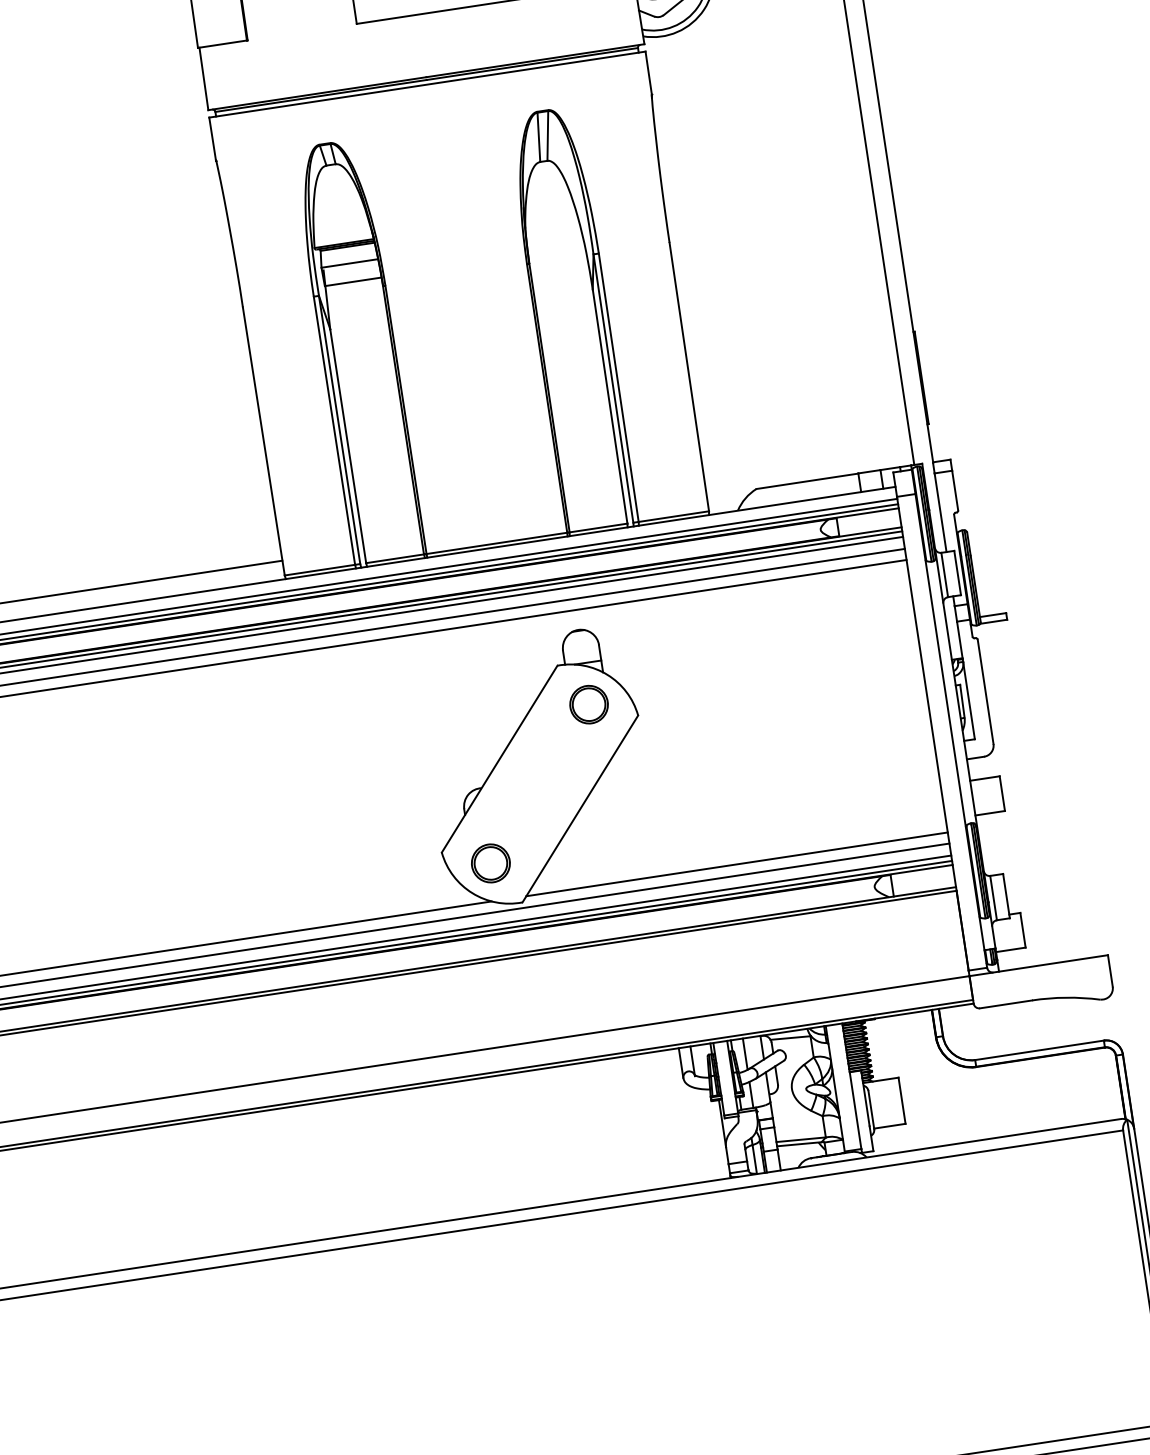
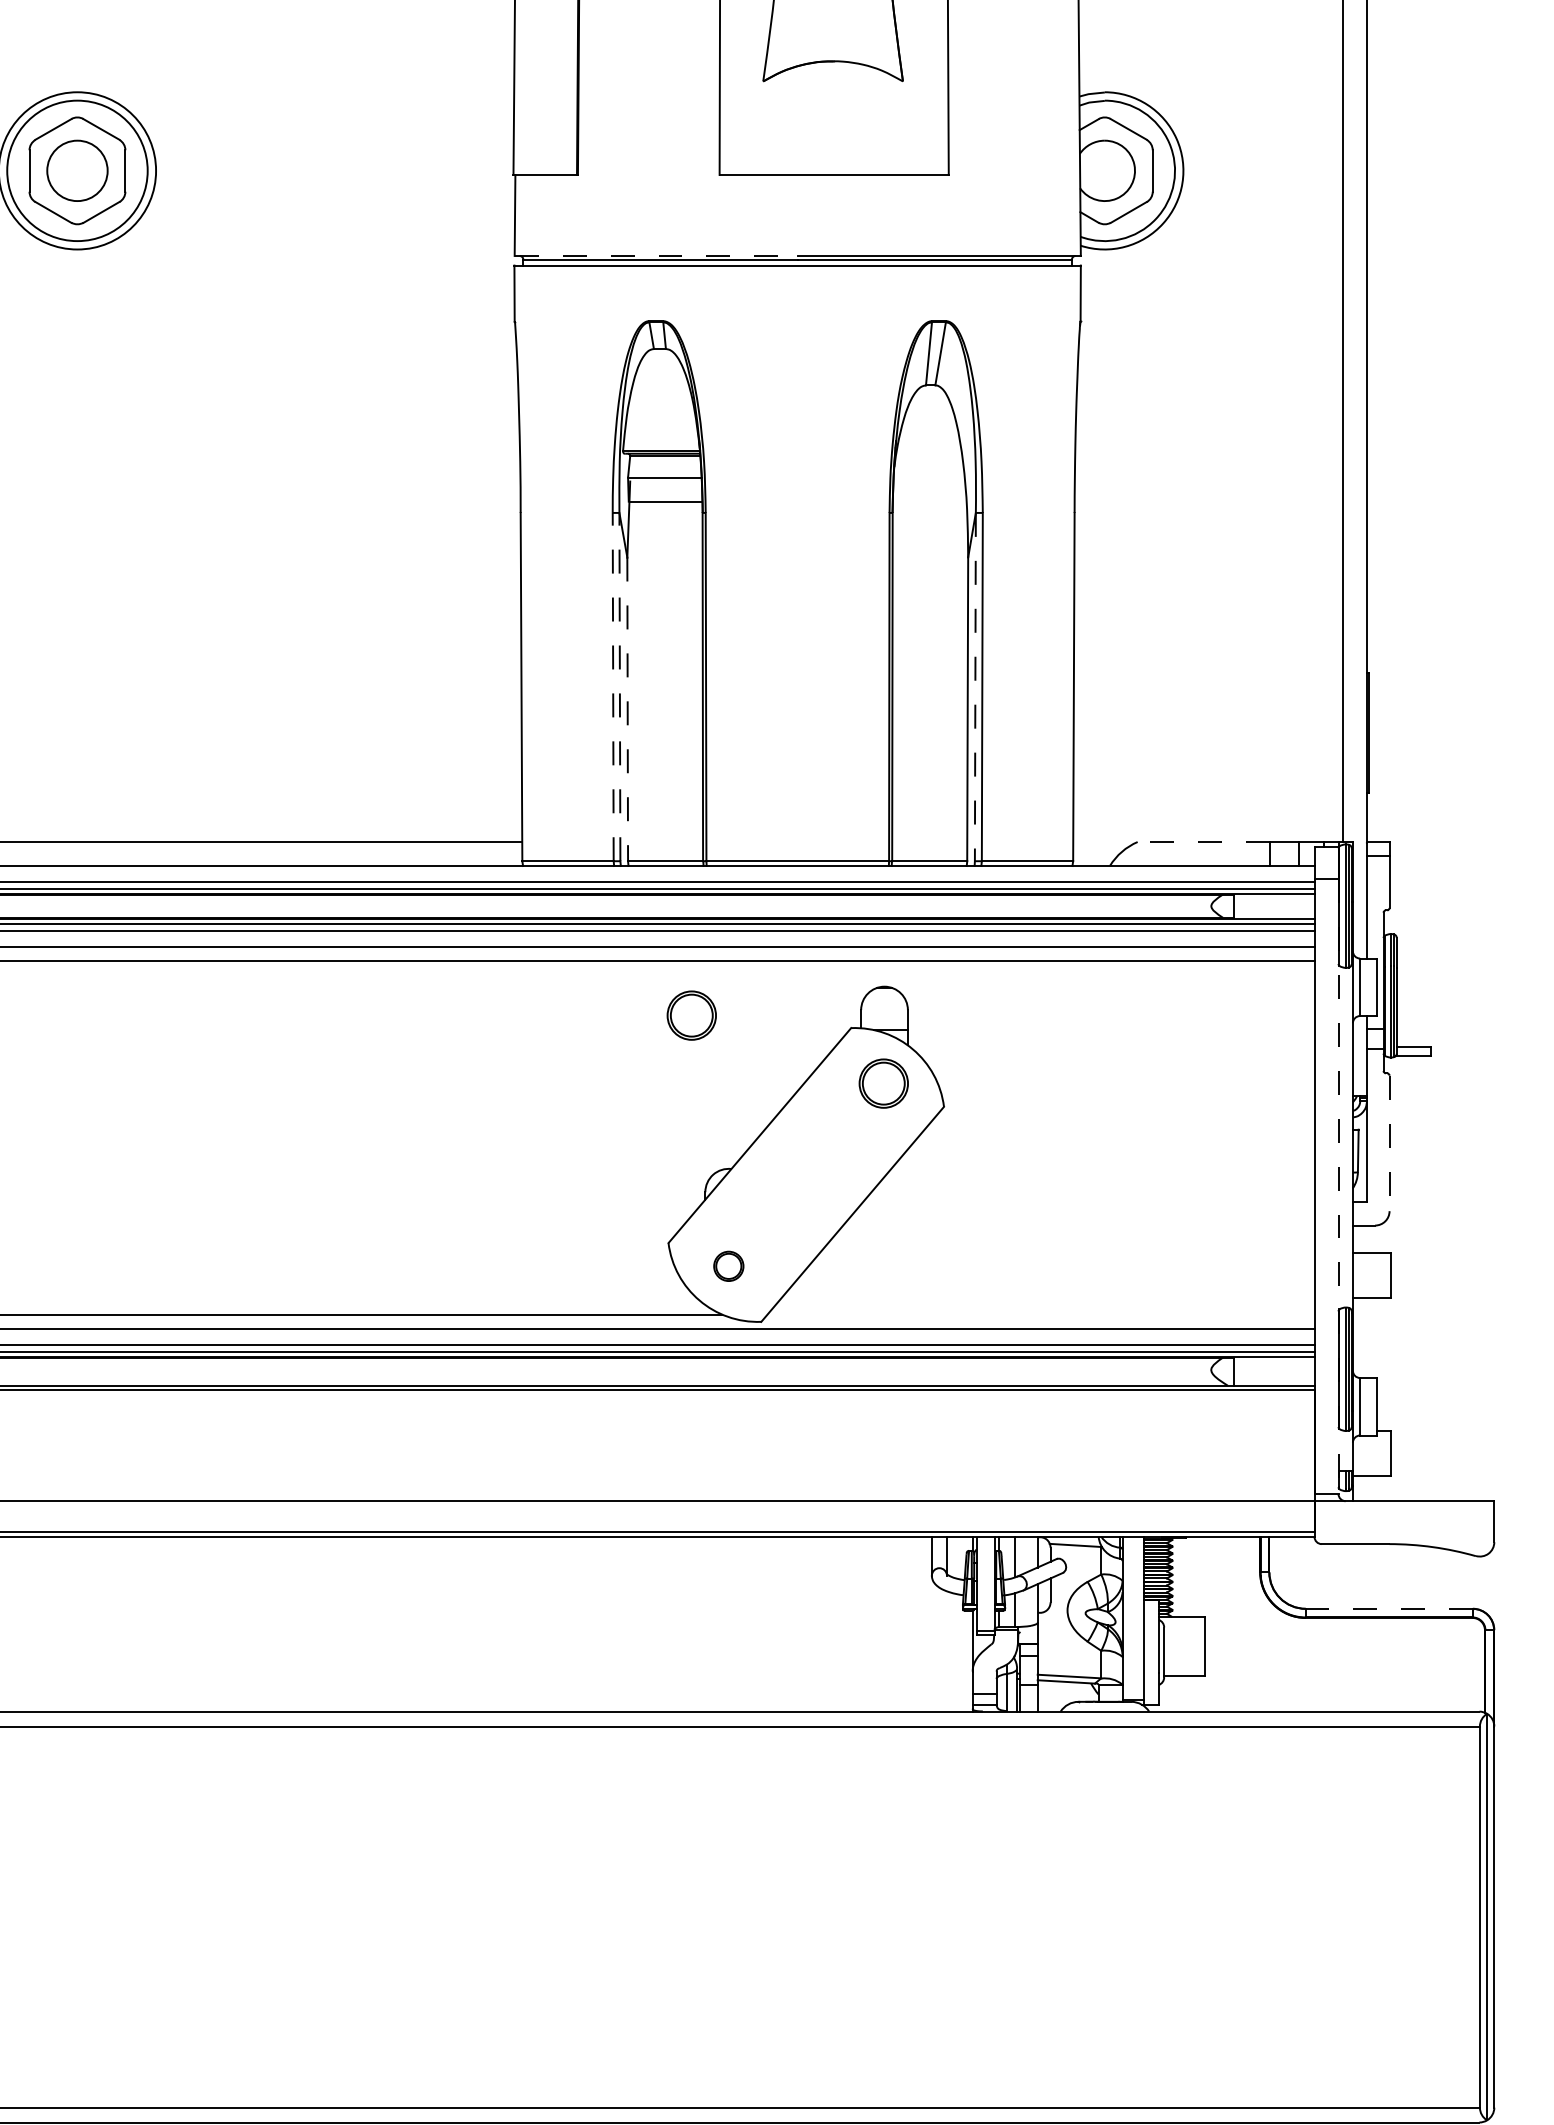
line: (317, 93) -> (656, 255), solid -> dashed
line: (613, 388) -> (975, 687), solid -> dashed
line: (339, 429) -> (619, 686), solid -> dashed
line: (334, 430) -> (613, 686), solid -> dashed
line: (348, 446) -> (627, 709), solid -> dashed
line: (807, 481) -> (1203, 842), solid -> dashed
part: (433, 674) -> (691, 1015), added
line: (985, 691) -> (1389, 1143), solid -> dashed
line: (951, 730) -> (1338, 1186), solid -> dashed
part: (490, 863) -> (728, 1266), size x0.6
line: (736, 864) -> (1040, 1314), removed
line: (1039, 1050) -> (1389, 1608), solid -> dashed

